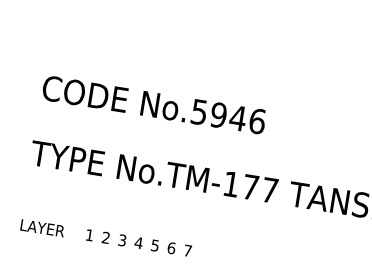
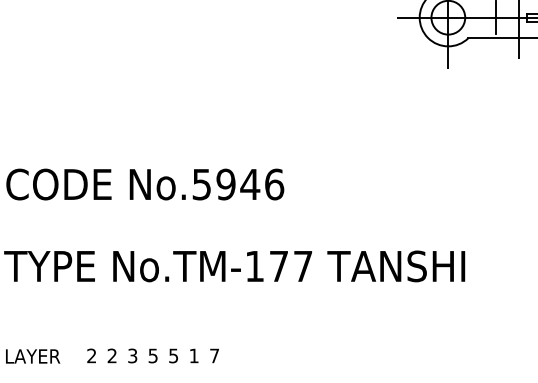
text: (89, 234) -> (91, 355), 1 -> 2
text: (139, 242) -> (153, 355), 4 -> 5
text: (171, 247) -> (193, 355), 6 -> 1

